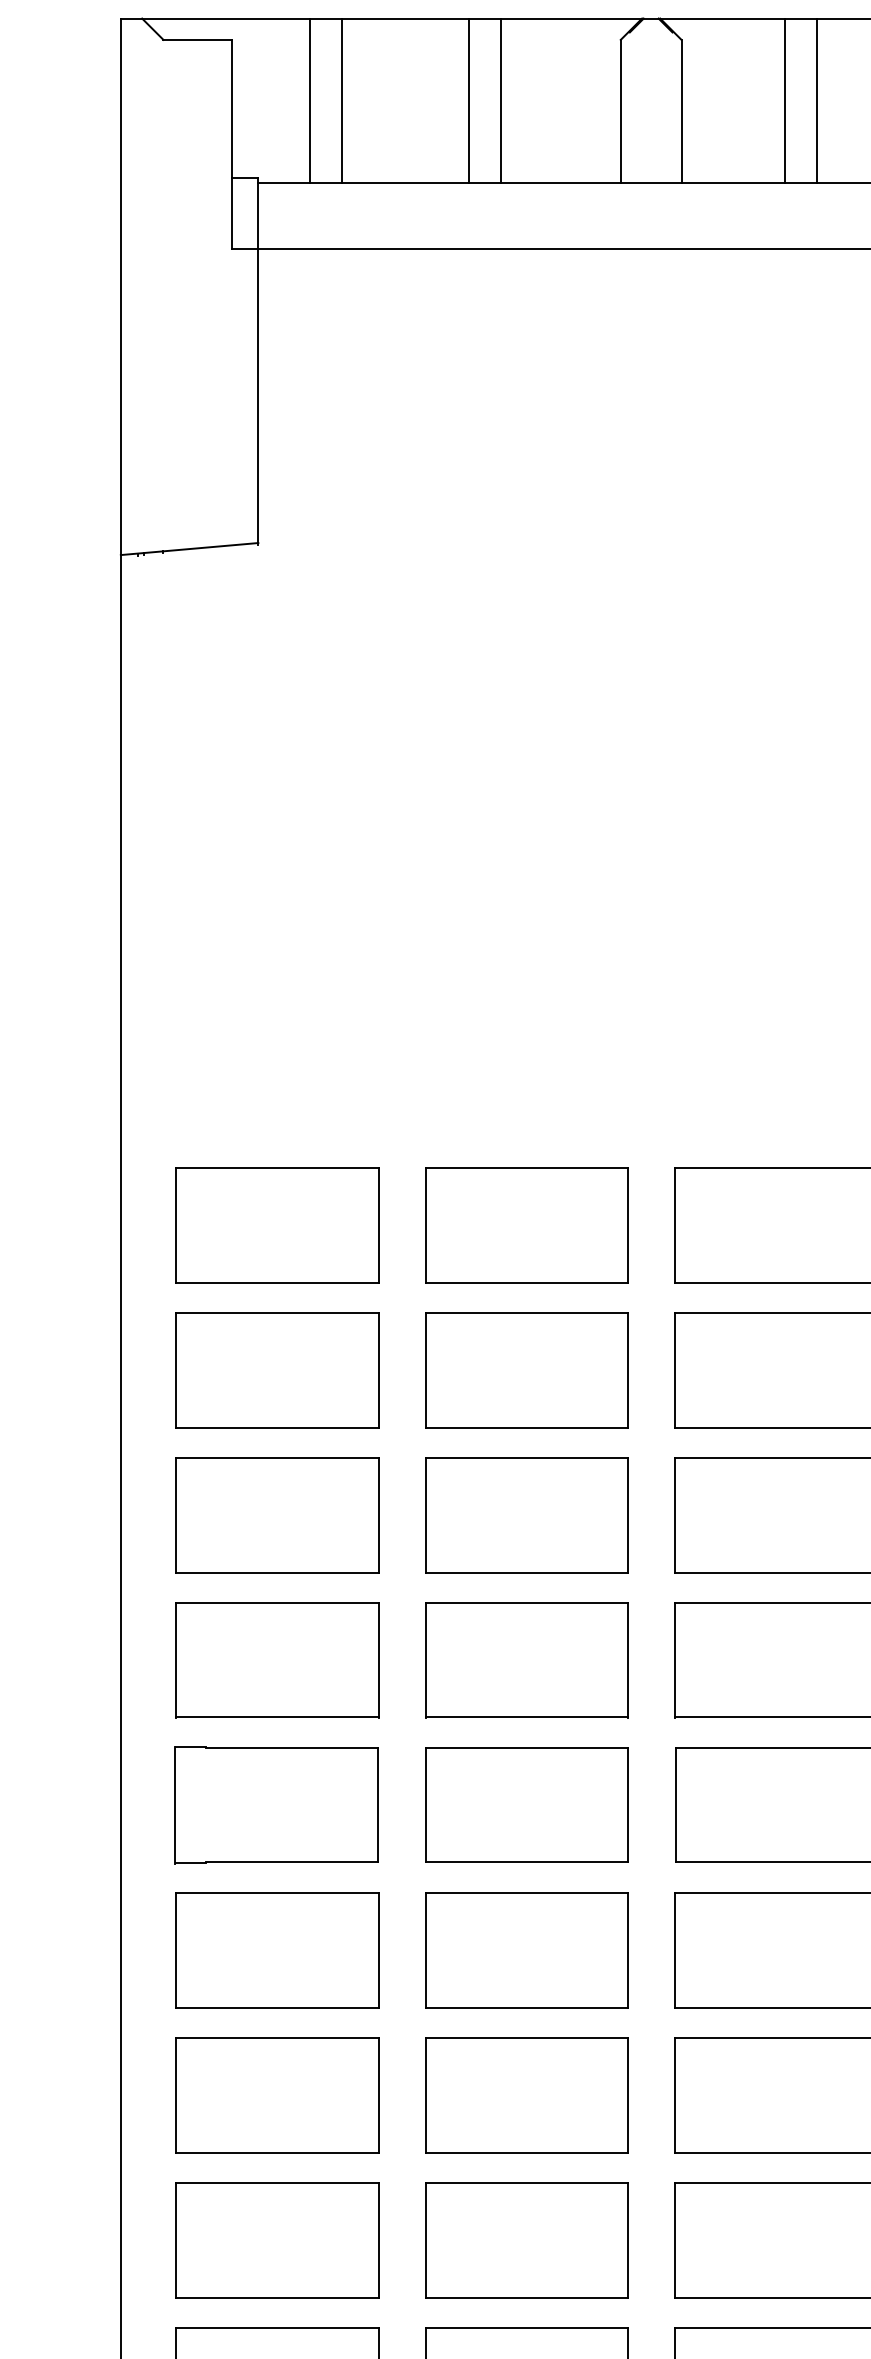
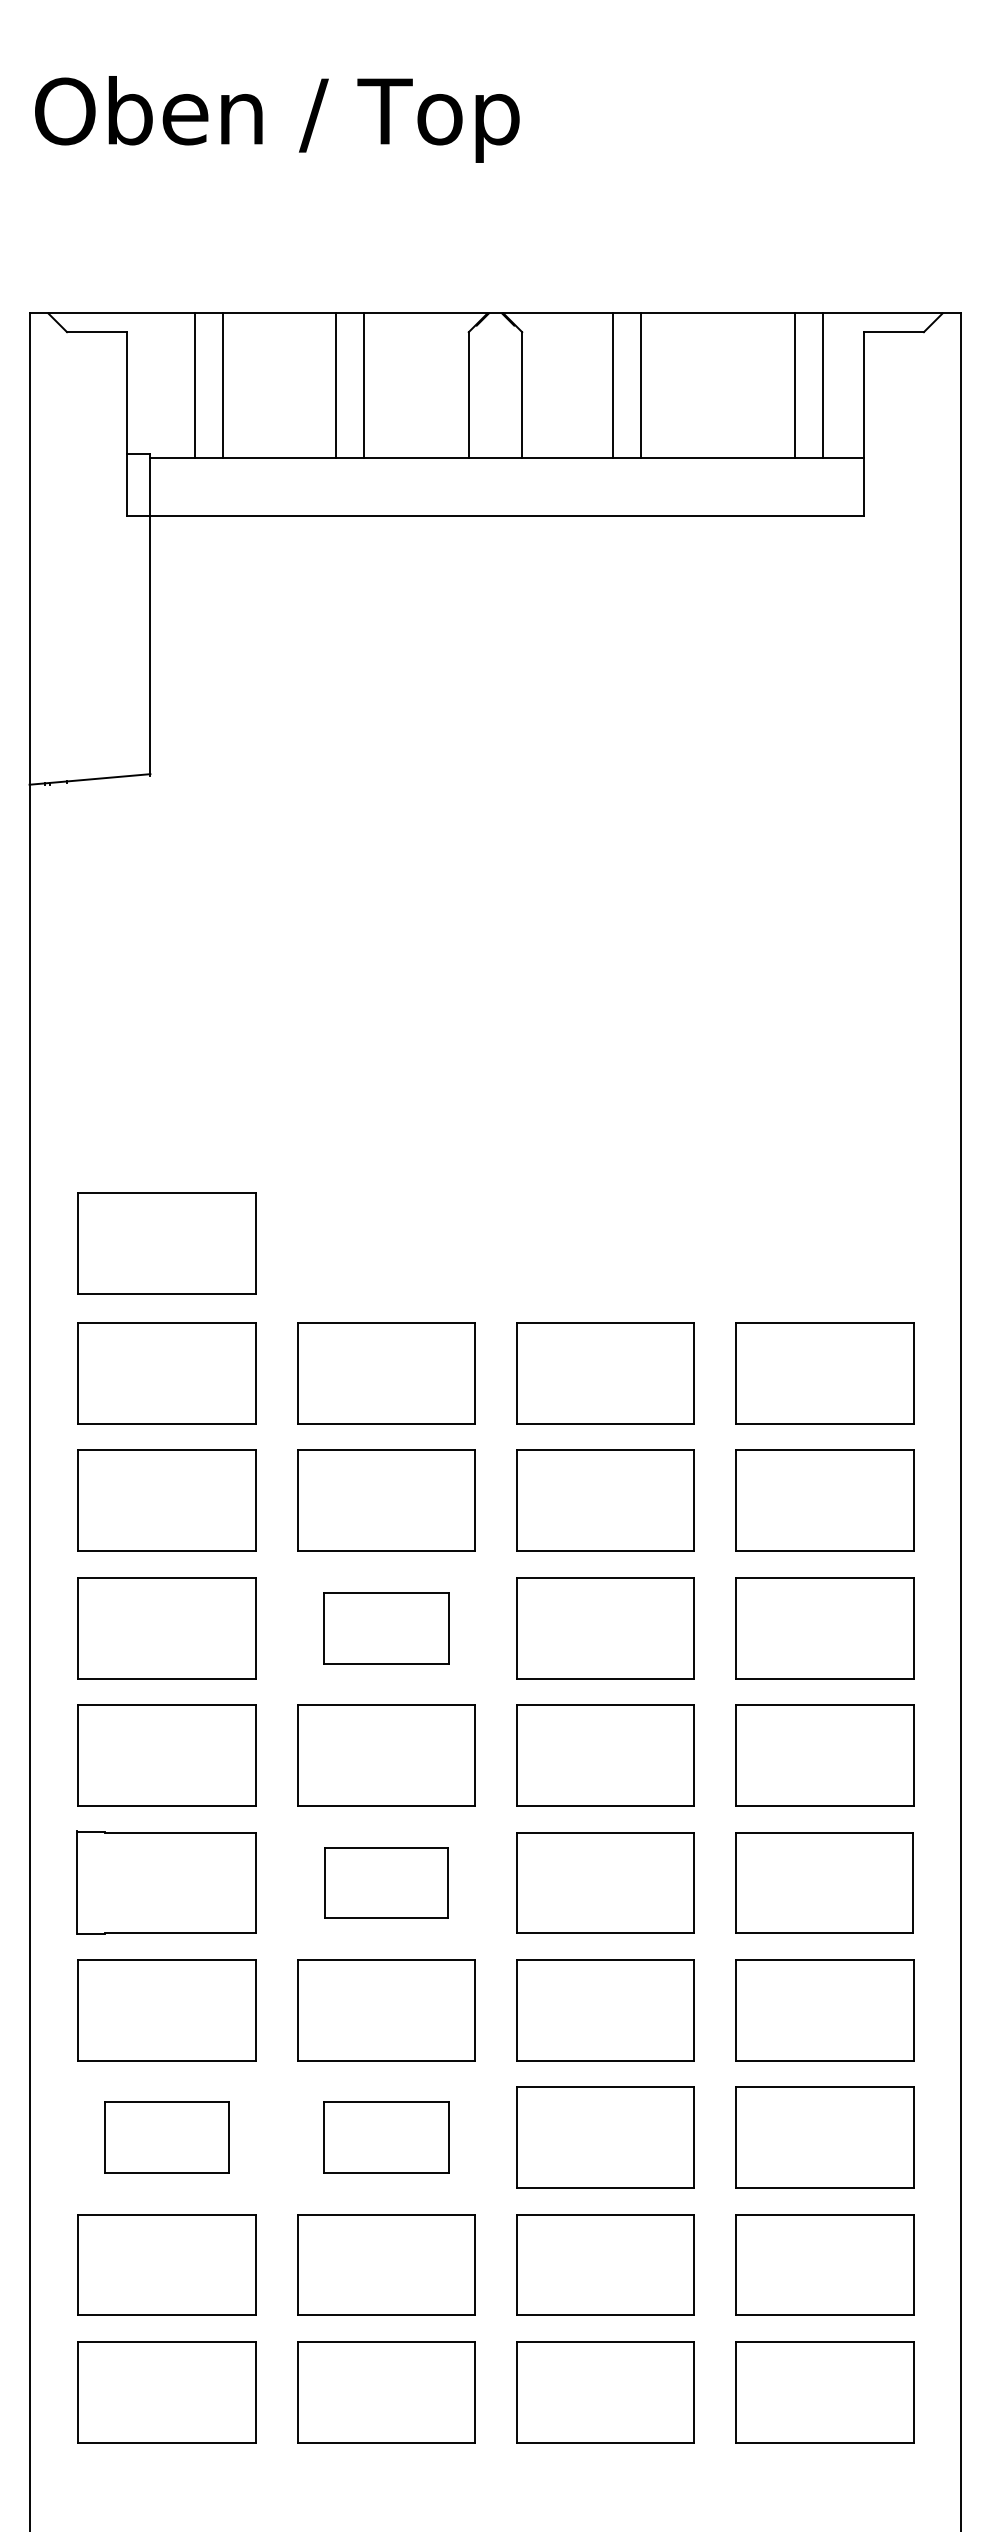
part: (276, 1077) -> (166, 1243), added
part: (527, 1515) -> (386, 1628), size x0.7
part: (527, 1804) -> (386, 1882), size x0.7
part: (276, 2094) -> (166, 2137), size x0.7
part: (527, 2094) -> (386, 2137), size x0.7

